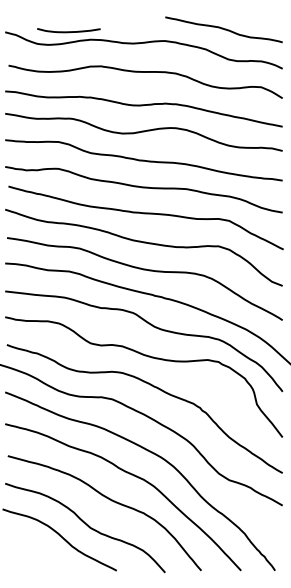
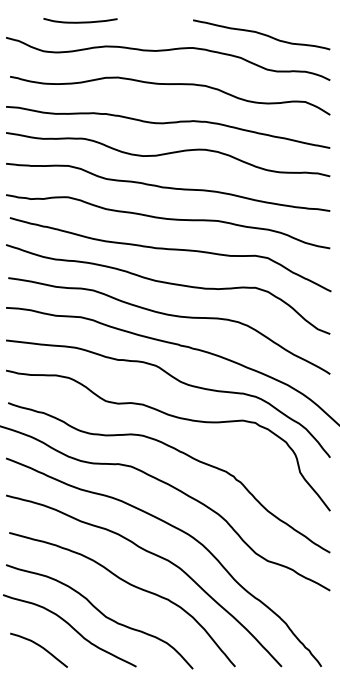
curve: (68, 31) -> (80, 21), moved
curve: (34, 554) -> (40, 647), added

